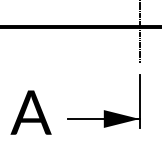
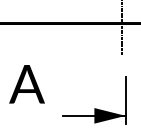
part: (103, 110) -> (94, 108), moved
text: (30, 112) -> (26, 84), moved

